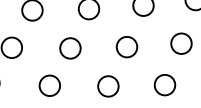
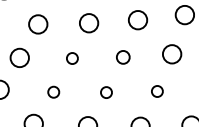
circle: (127, 47) -> (123, 57), size x0.7
circle: (70, 48) -> (72, 58), size x0.6
circle: (165, 85) -> (157, 91), size x0.6
circle: (49, 86) -> (53, 92), size x0.6
circle: (108, 86) -> (106, 92), size x0.6

